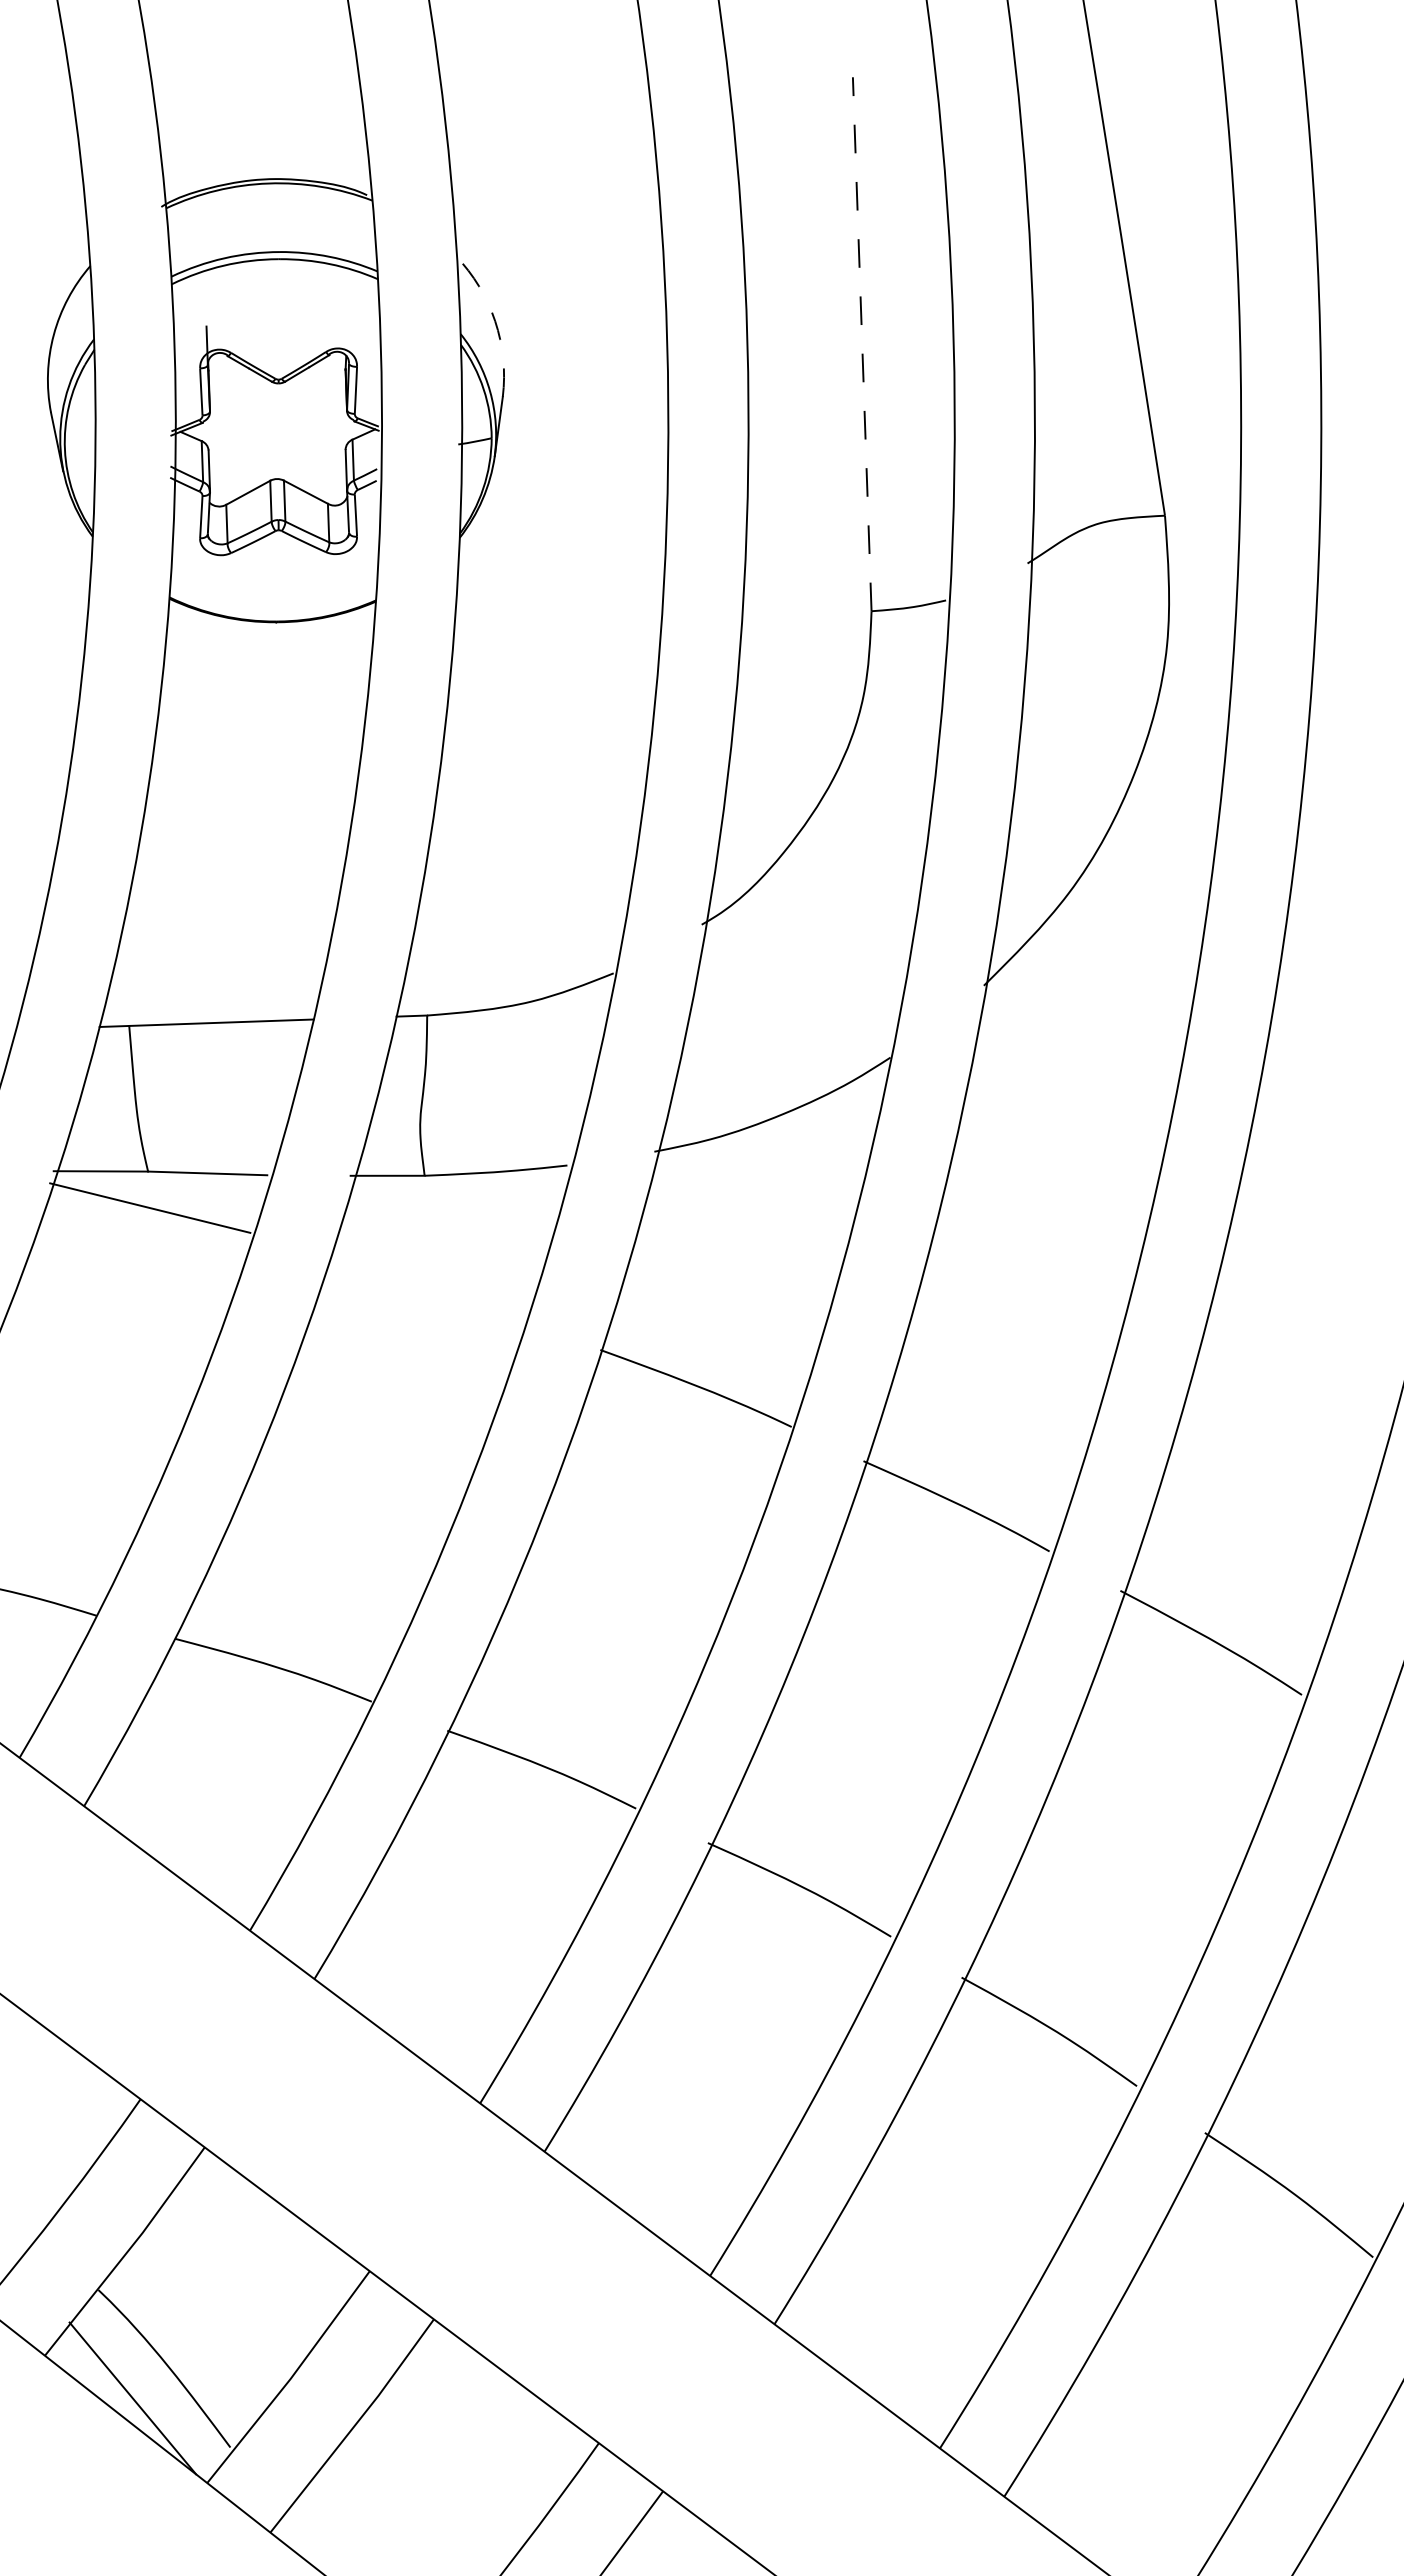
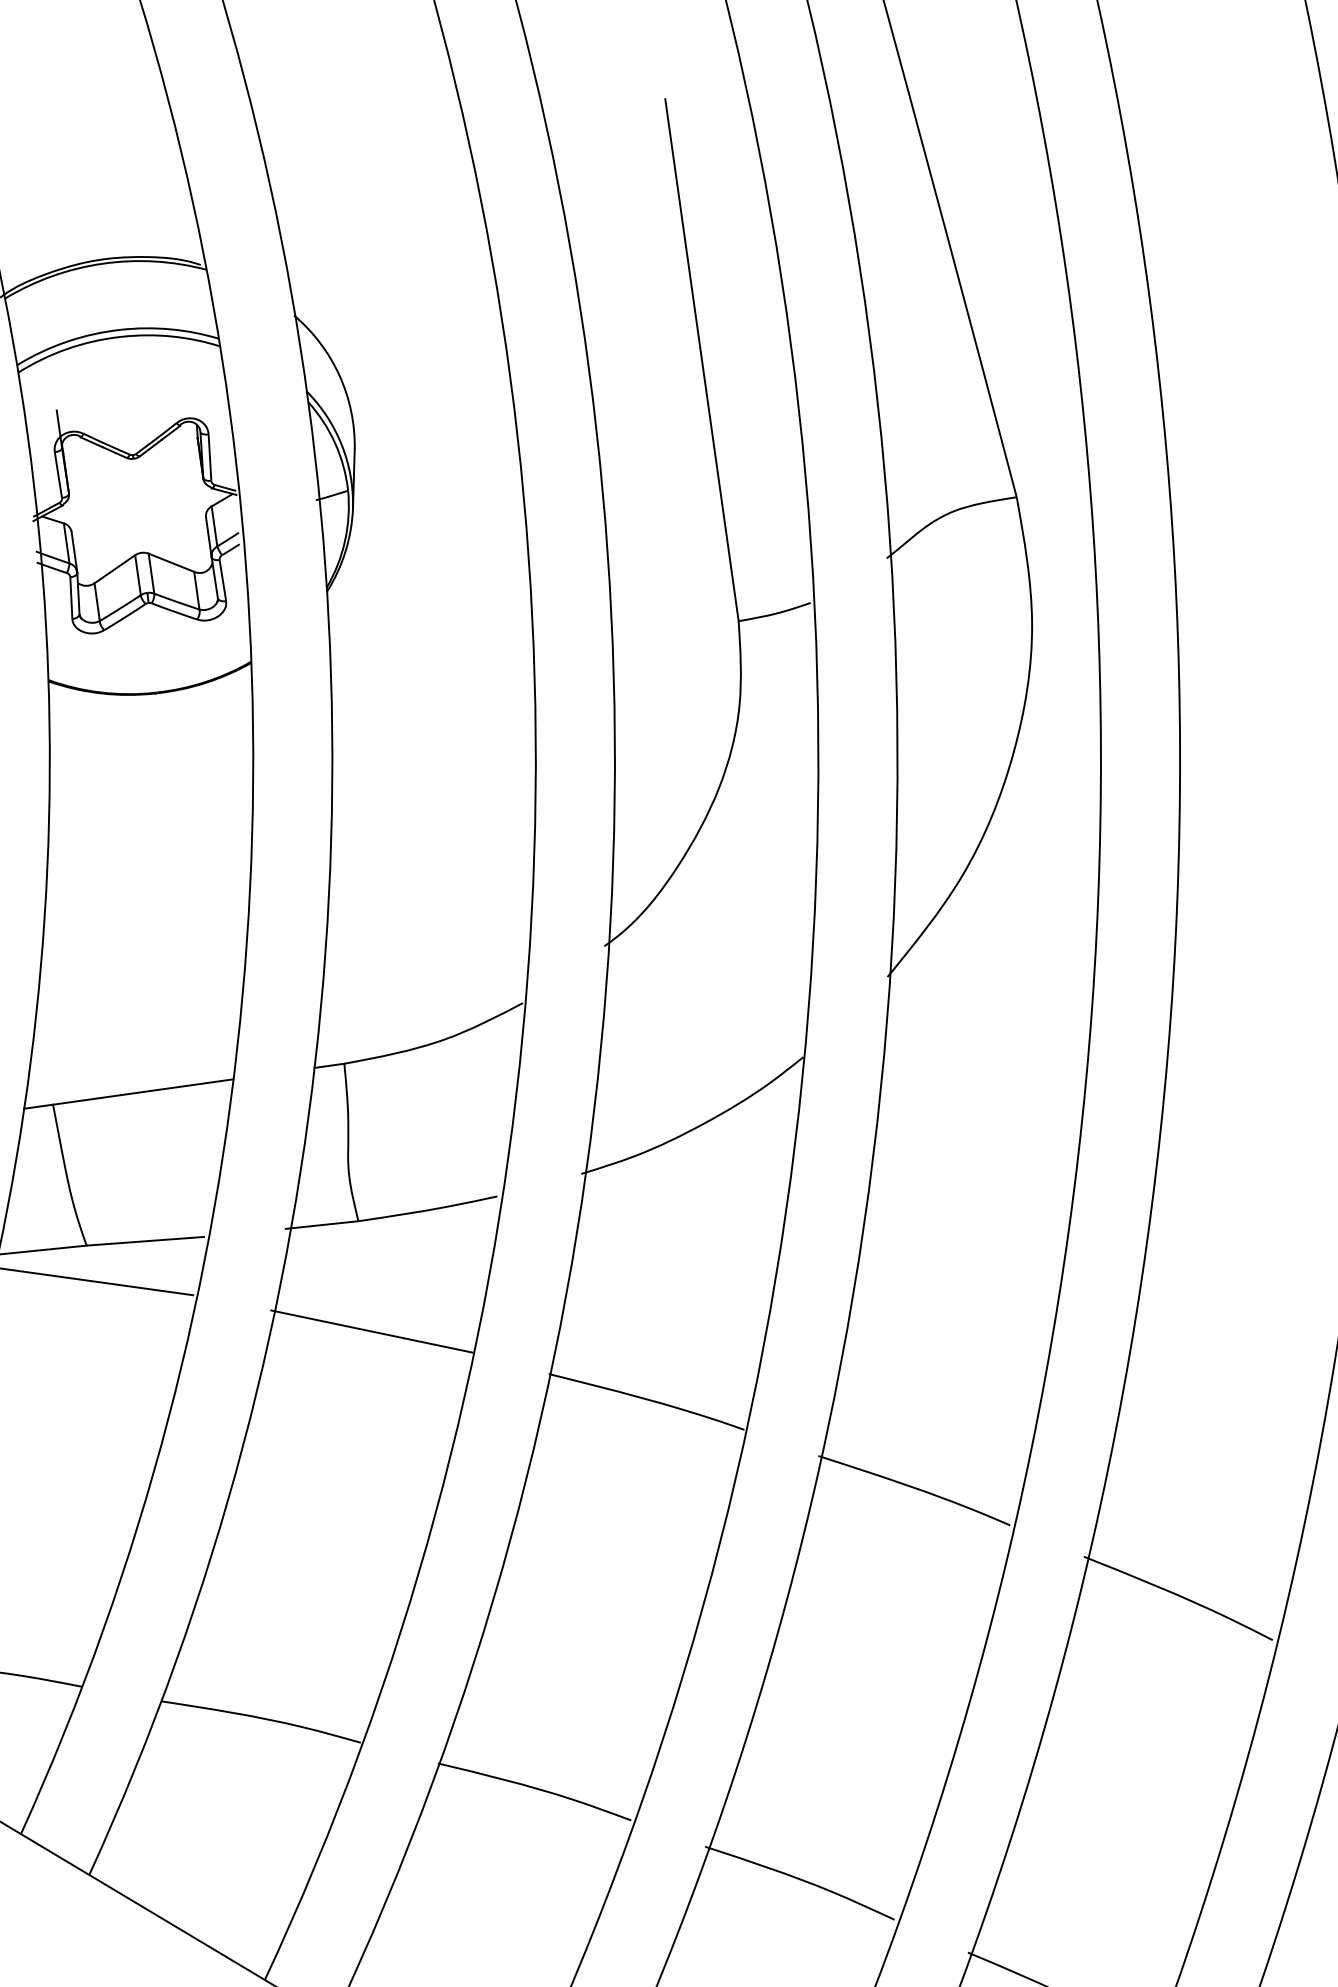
arc: (495, 321) -> (339, 375), dashed -> solid
line: (862, 343) -> (702, 359), dashed -> solid
line: (426, 1288) -> (371, 1331), added

